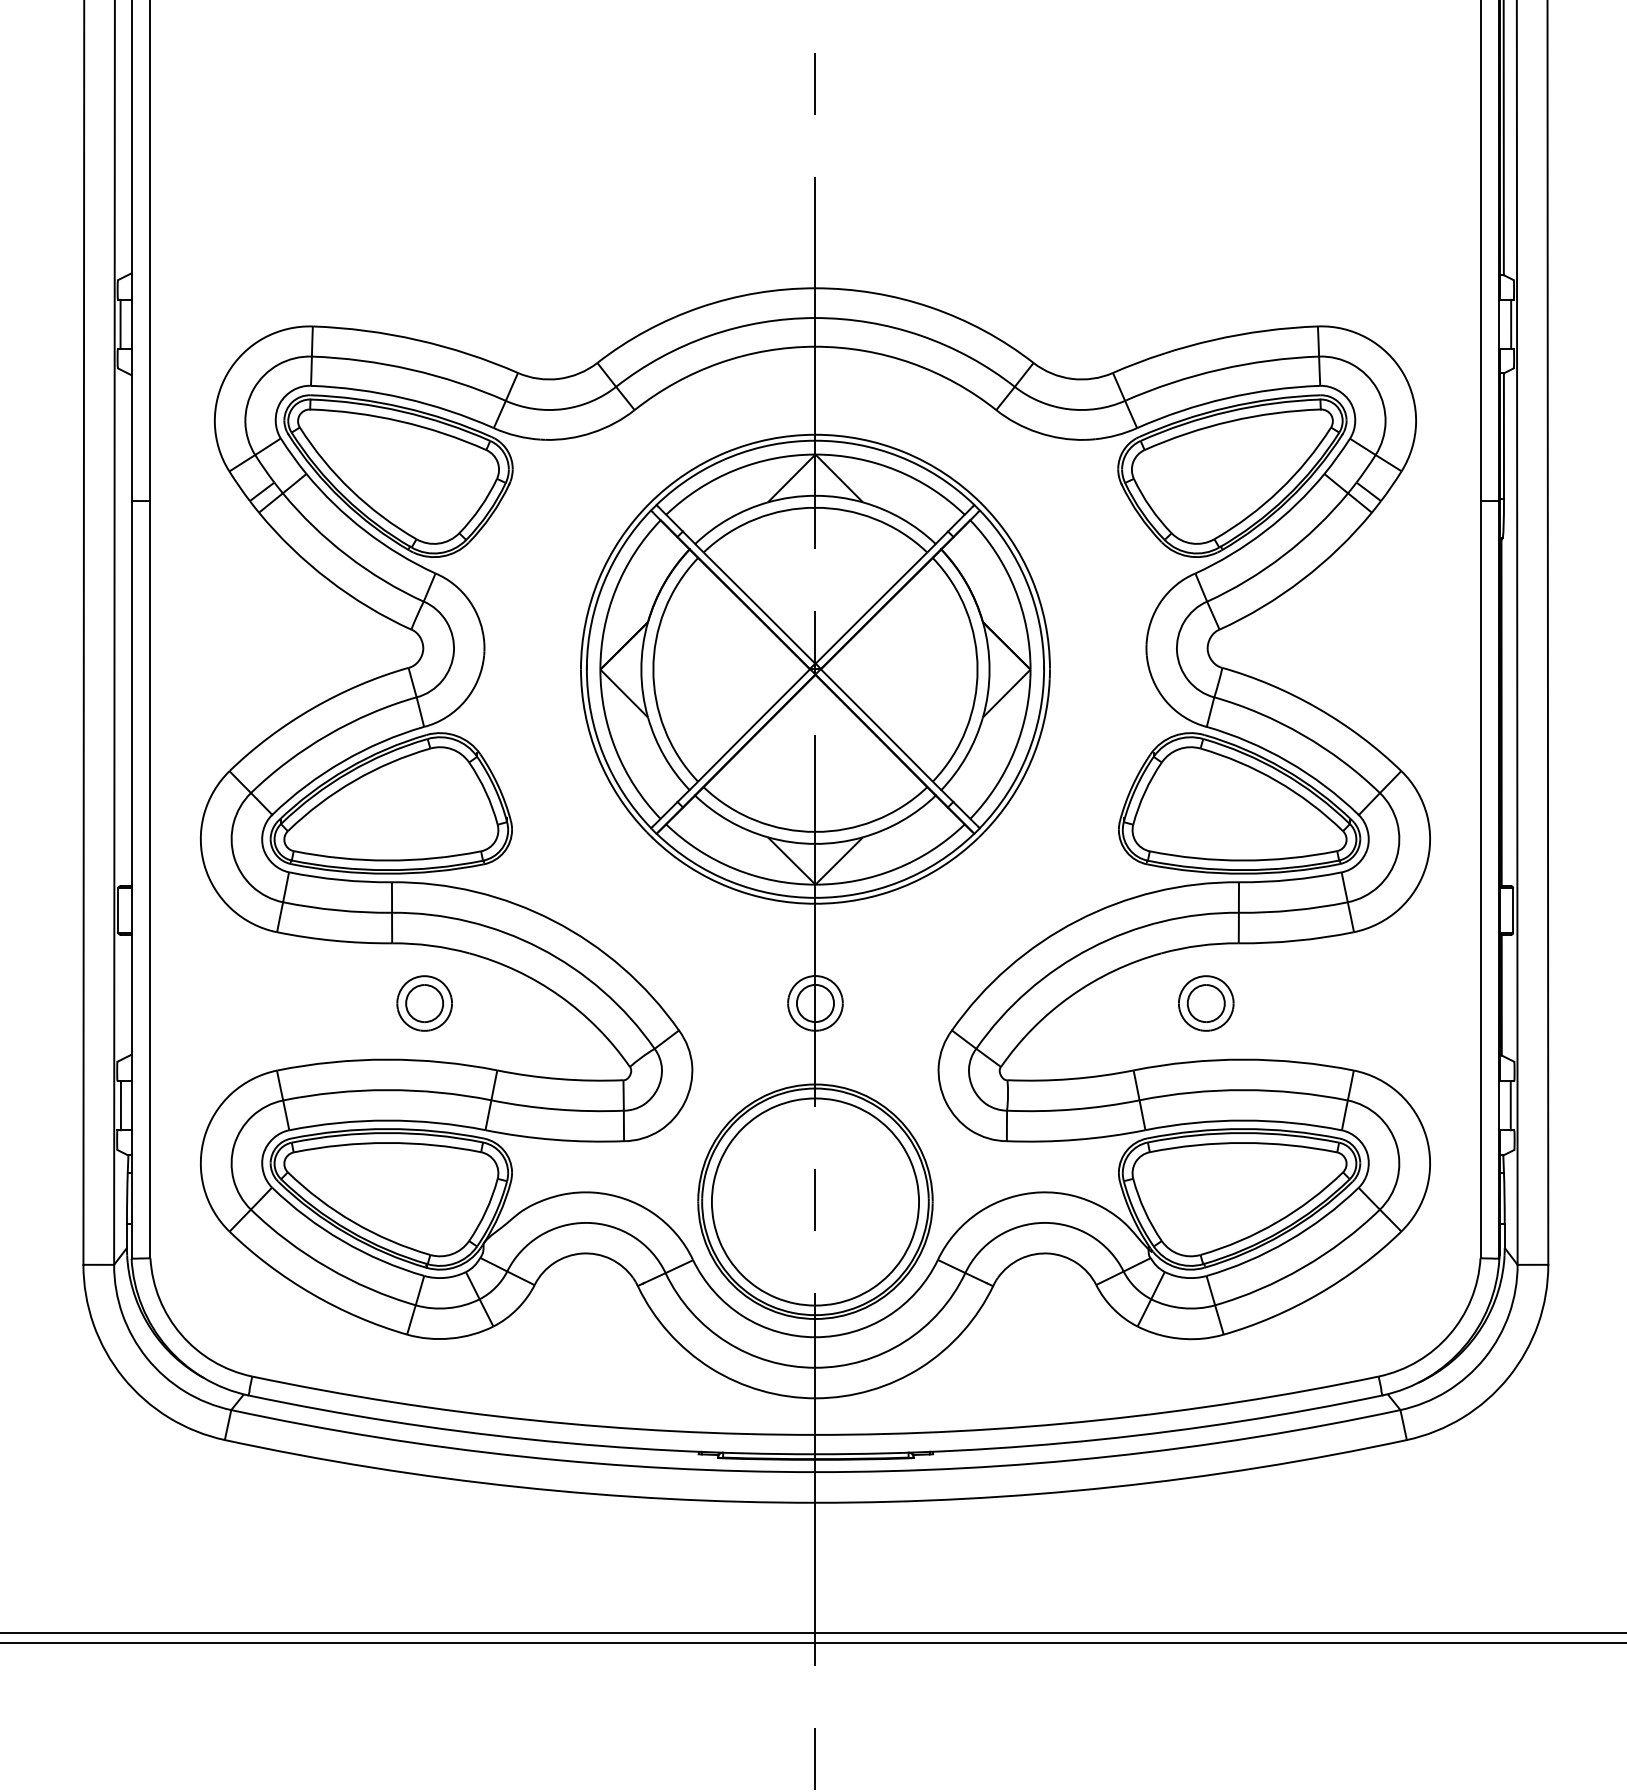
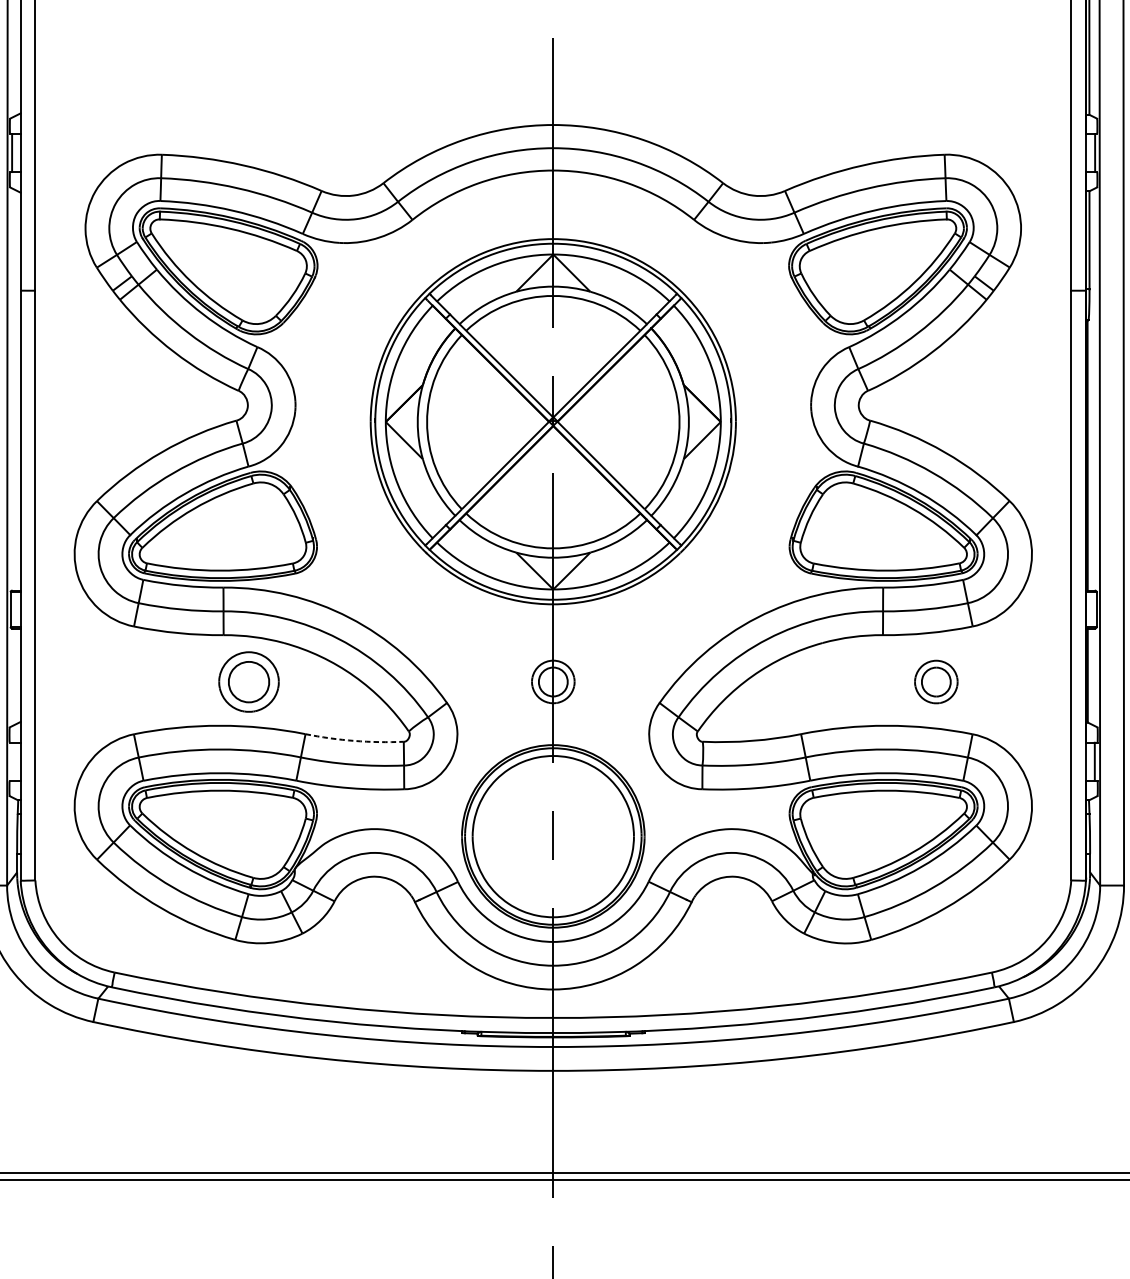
part: (424, 1003) -> (248, 682), size x1.4
part: (1206, 1003) -> (936, 682), moved
arc: (560, 1079) -> (354, 741), solid -> dashed
line: (120, 1105) -> (12, 761), removed

